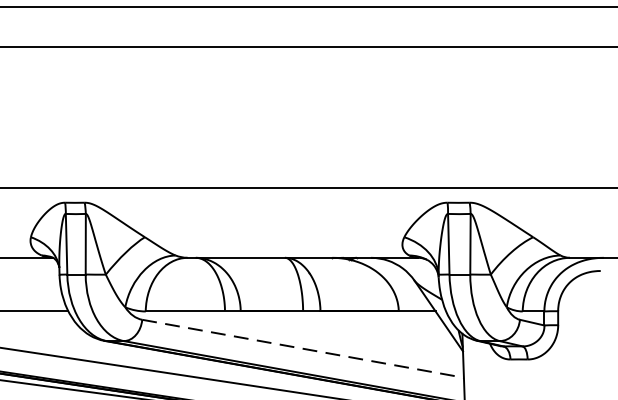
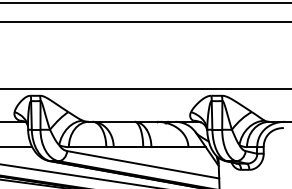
line: (303, 348) -> (143, 164), dashed -> solid

